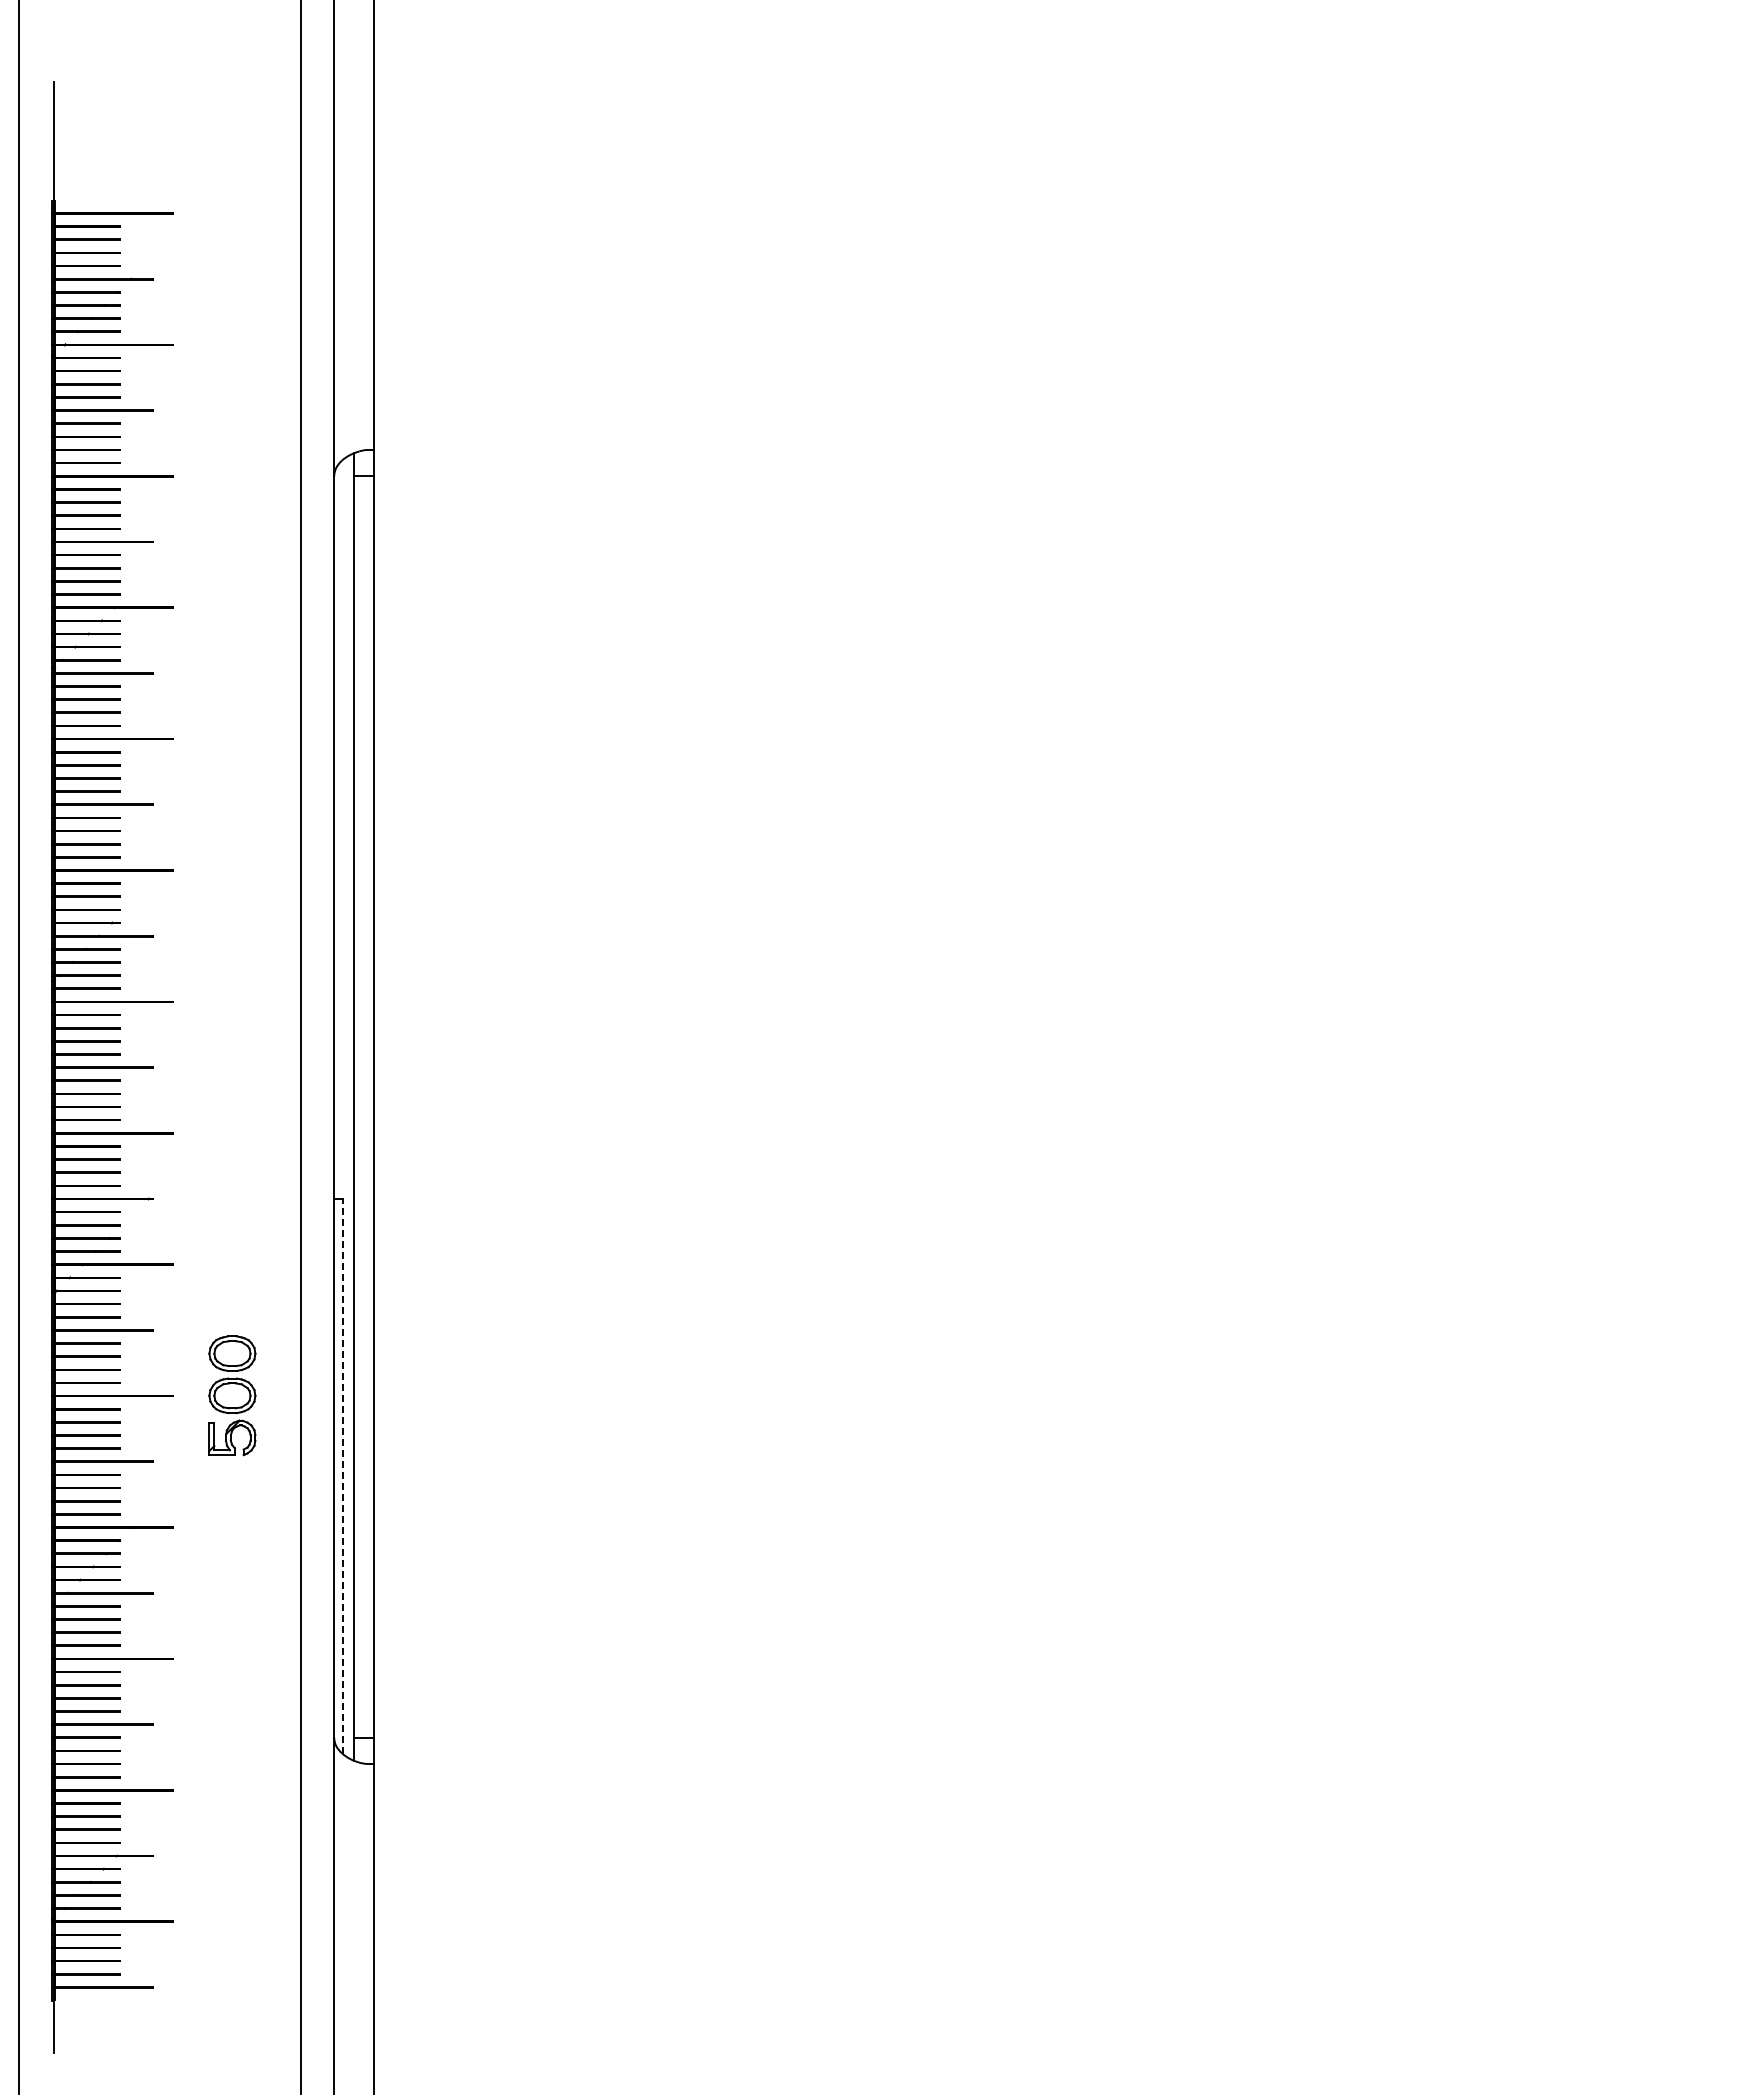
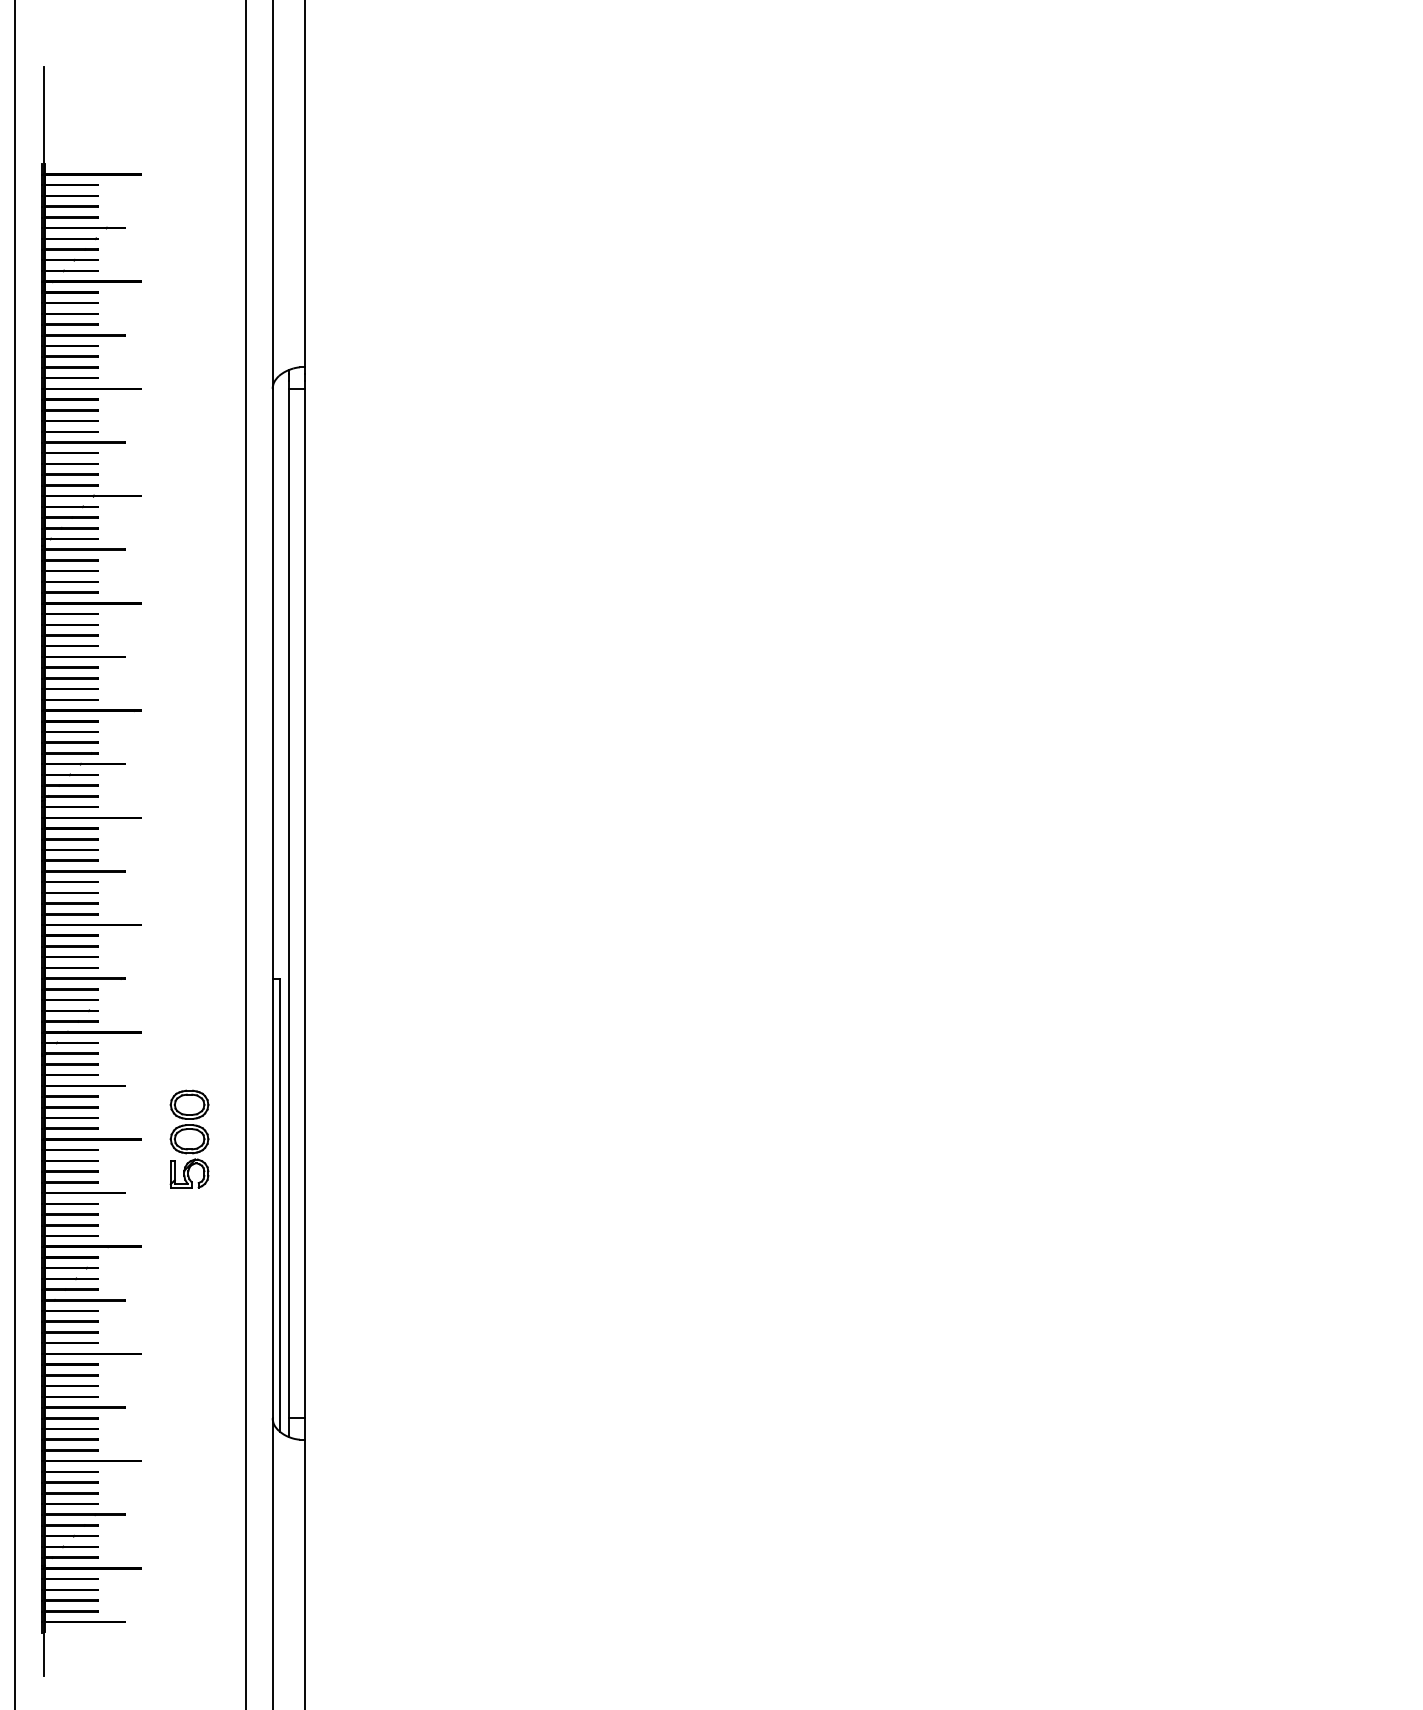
line: (343, 1476) -> (280, 1205), dashed -> solid

